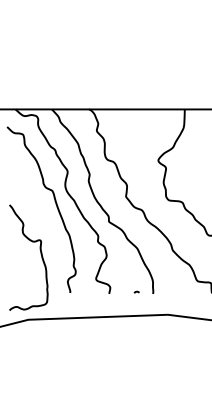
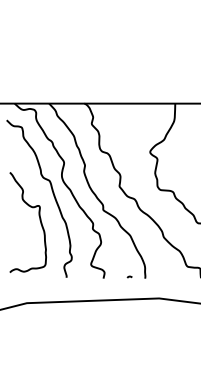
curve: (40, 254) -> (39, 219), moved

